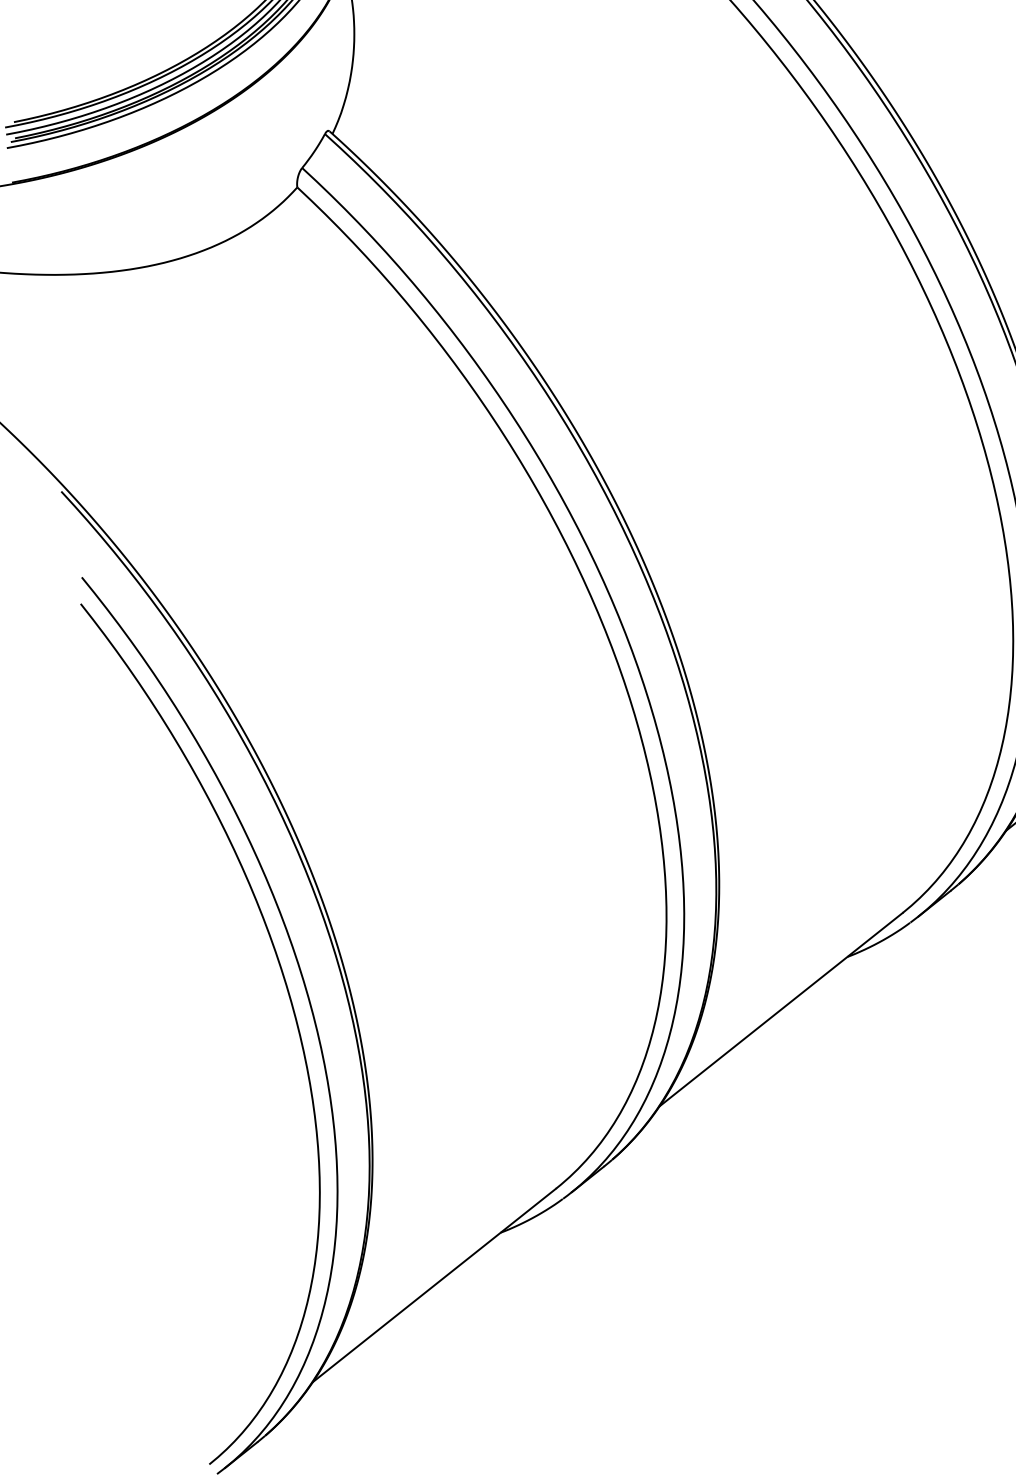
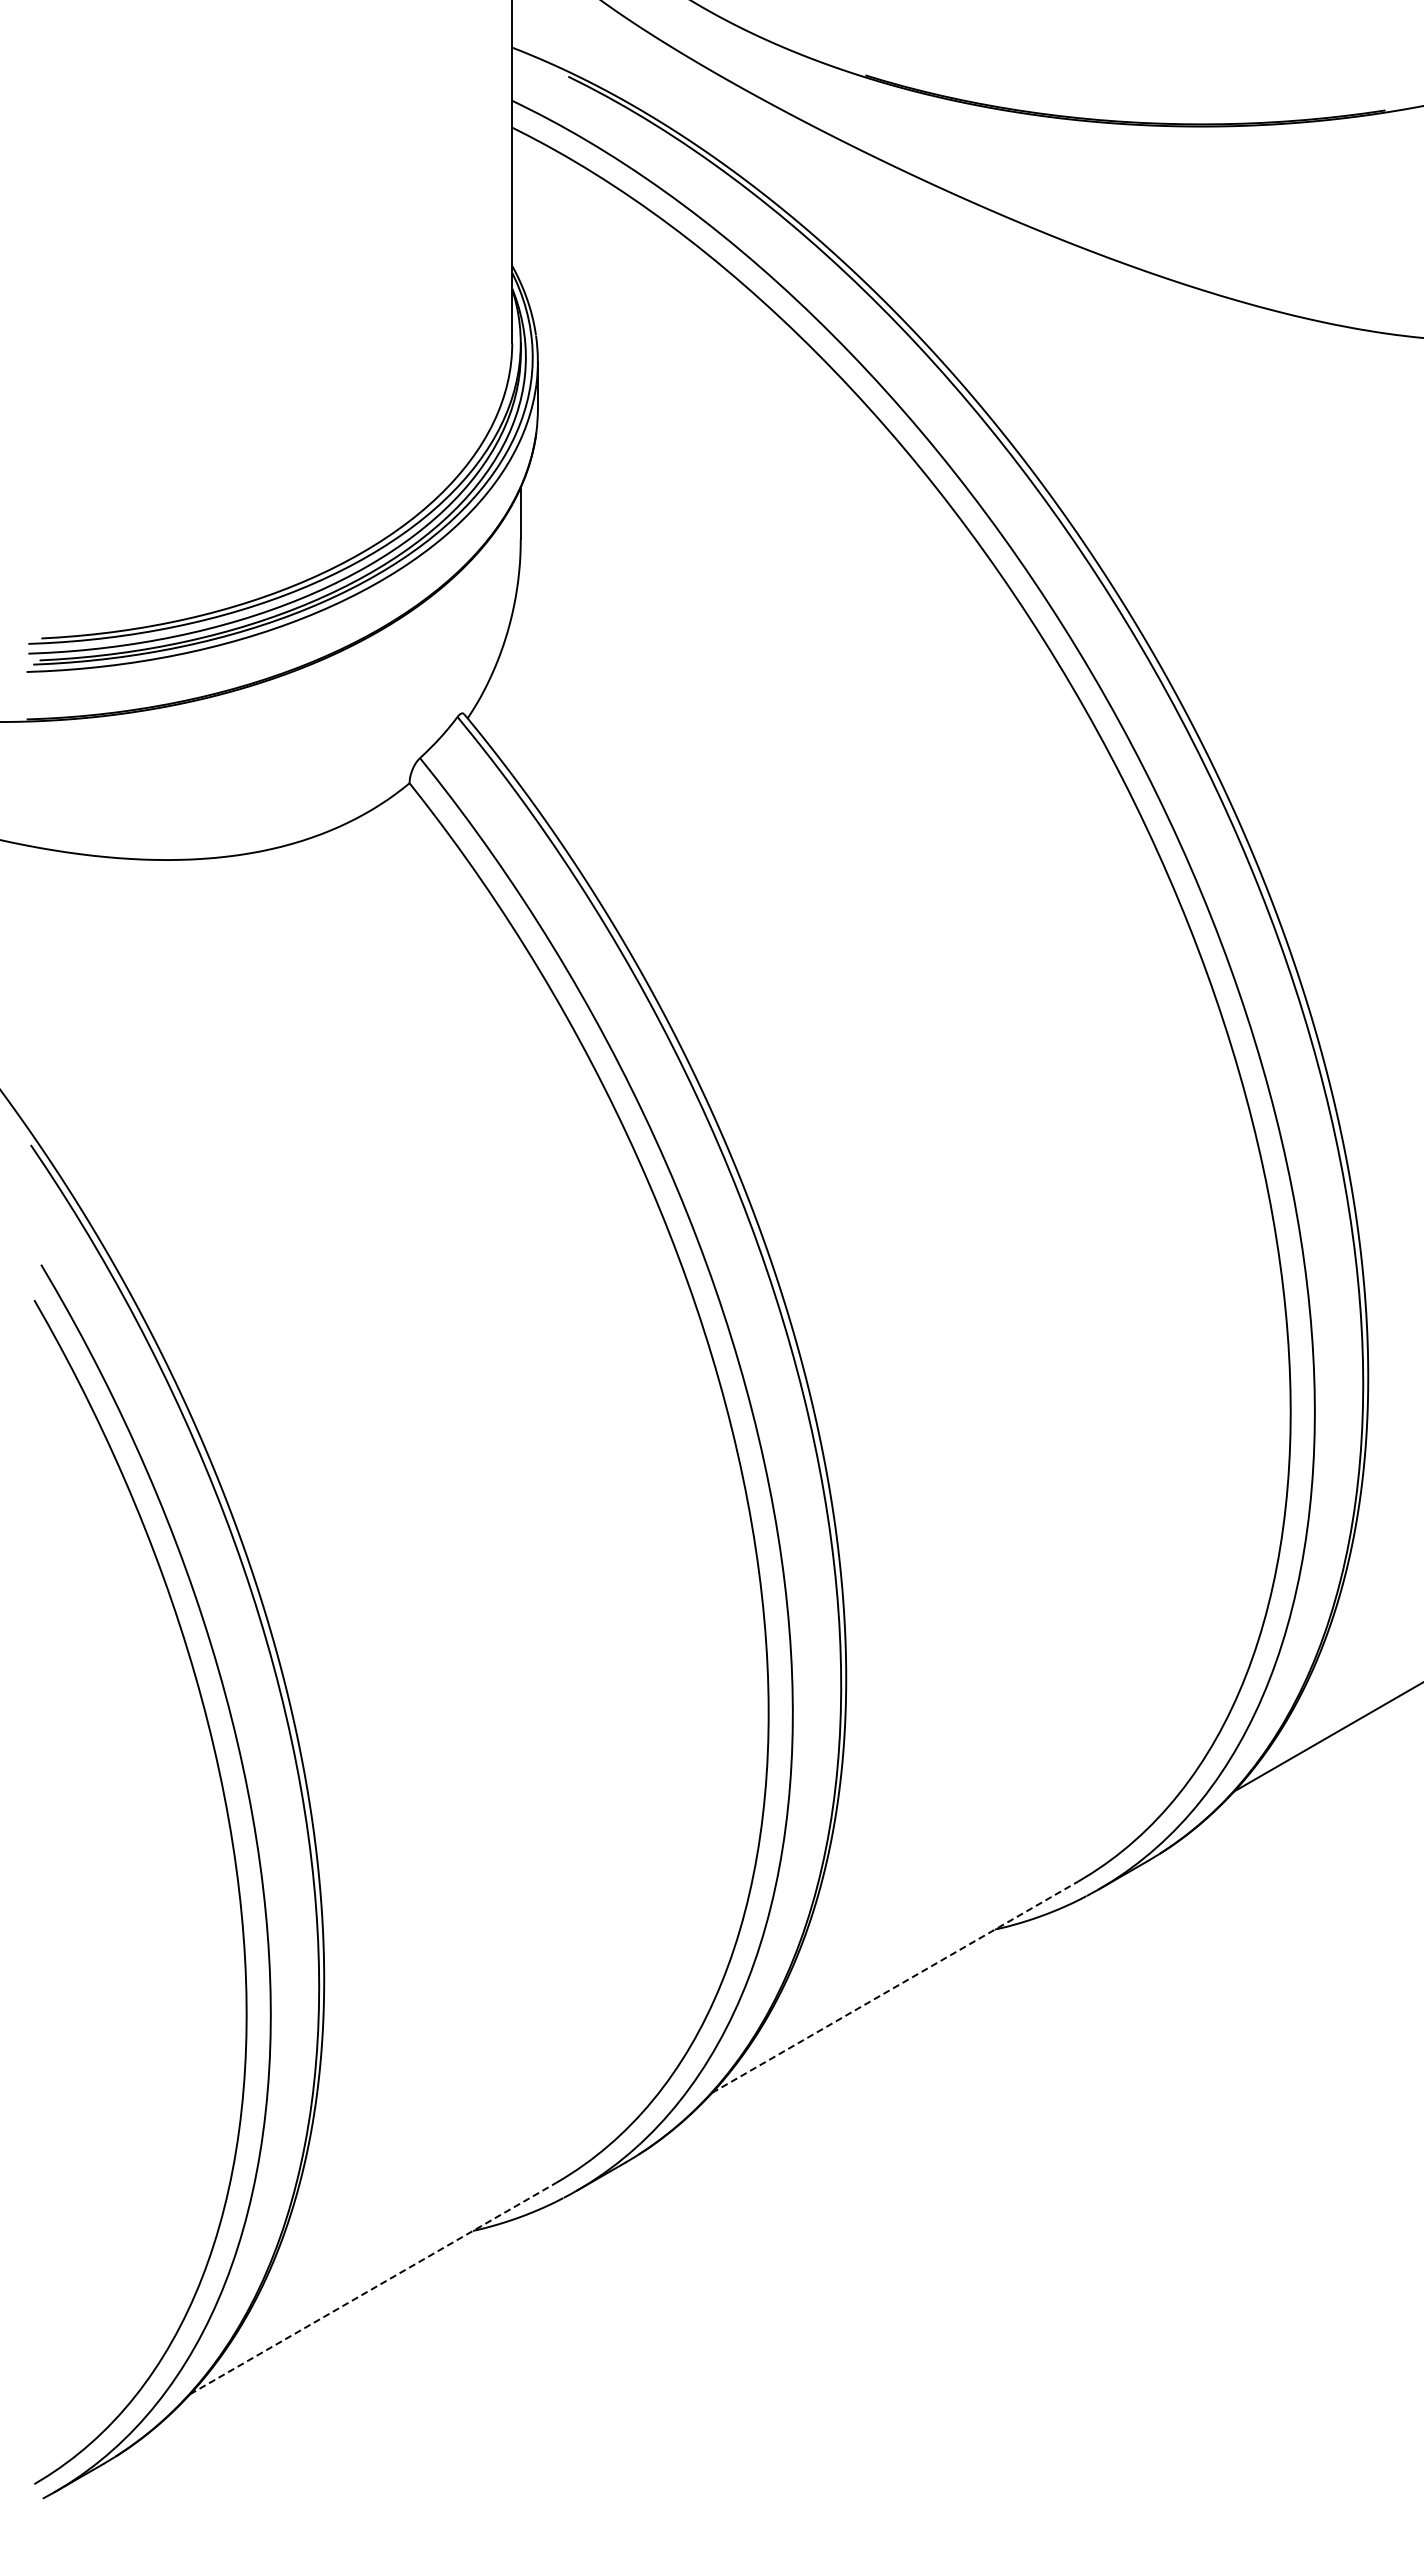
line: (781, 1009) -> (895, 1986), solid -> dashed
line: (434, 1285) -> (373, 2288), solid -> dashed

